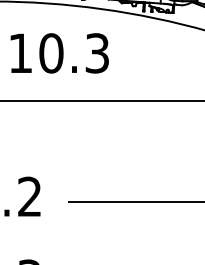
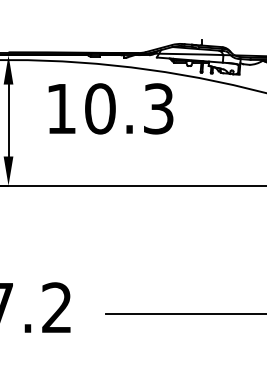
text: (59, 53) -> (110, 108), moved

